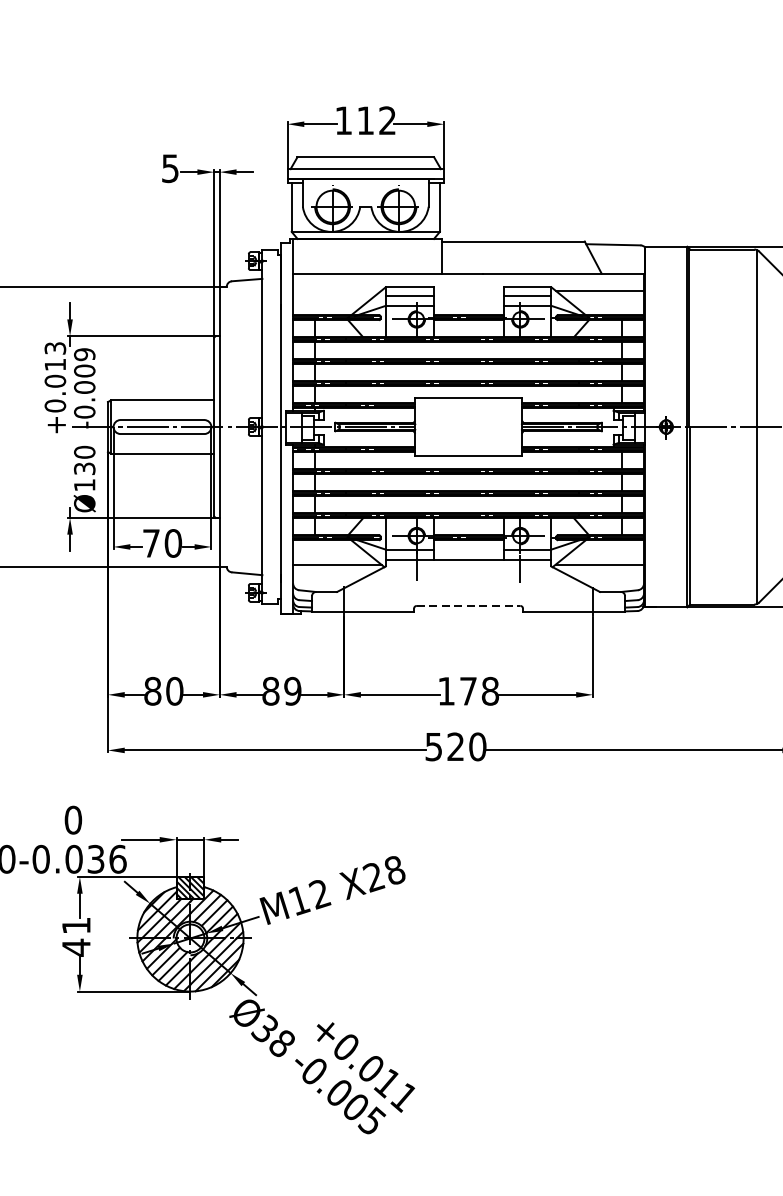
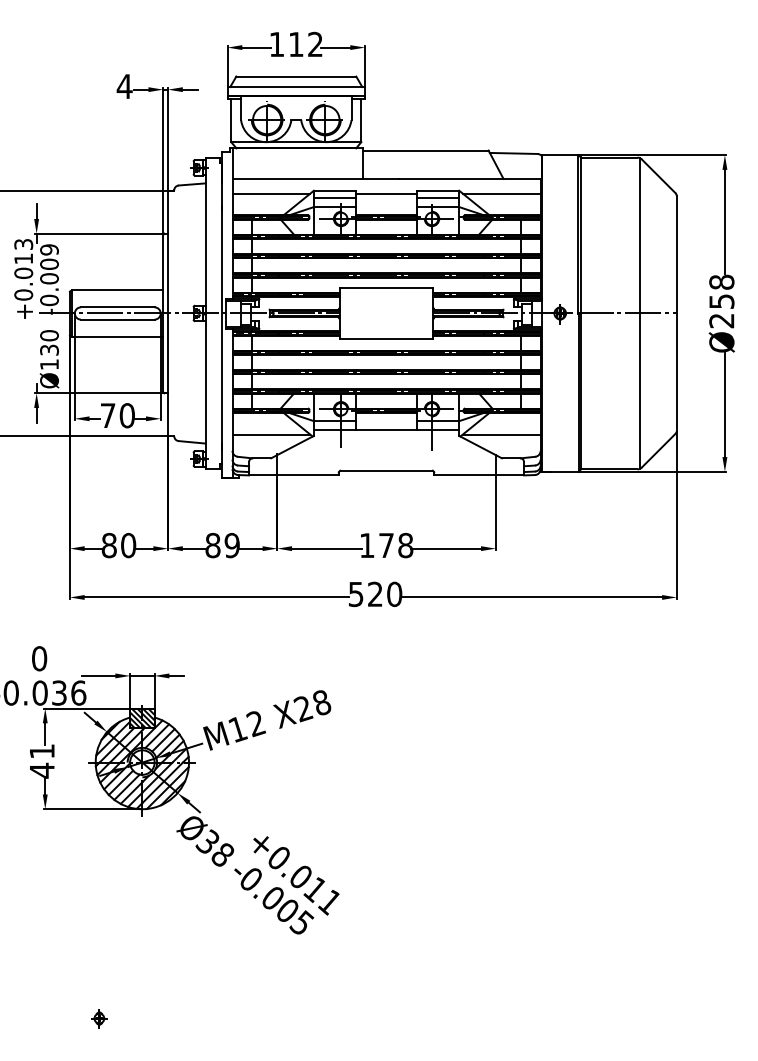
text: (170, 168) -> (124, 86), 5 -> 4
line: (337, 290) -> (271, 193), added
line: (468, 290) -> (386, 193), added
line: (469, 605) -> (387, 470), dashed -> solid

